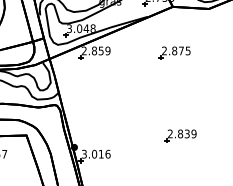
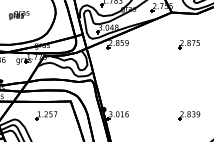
part: (173, 53) -> (188, 44), moved
part: (181, 135) -> (189, 115), moved

